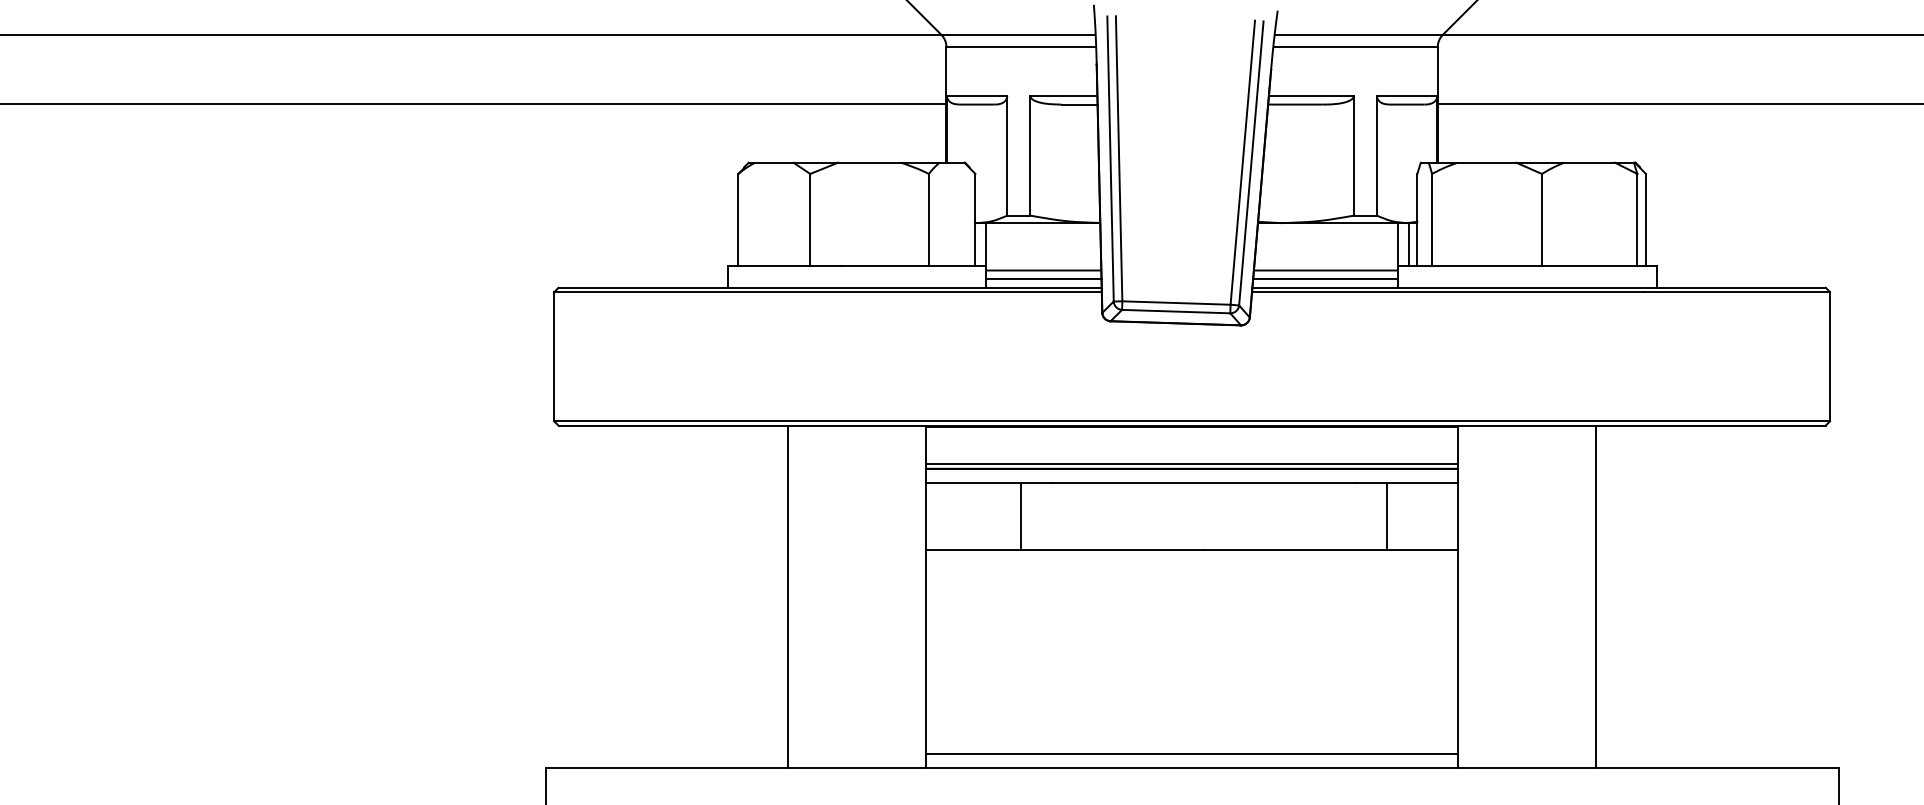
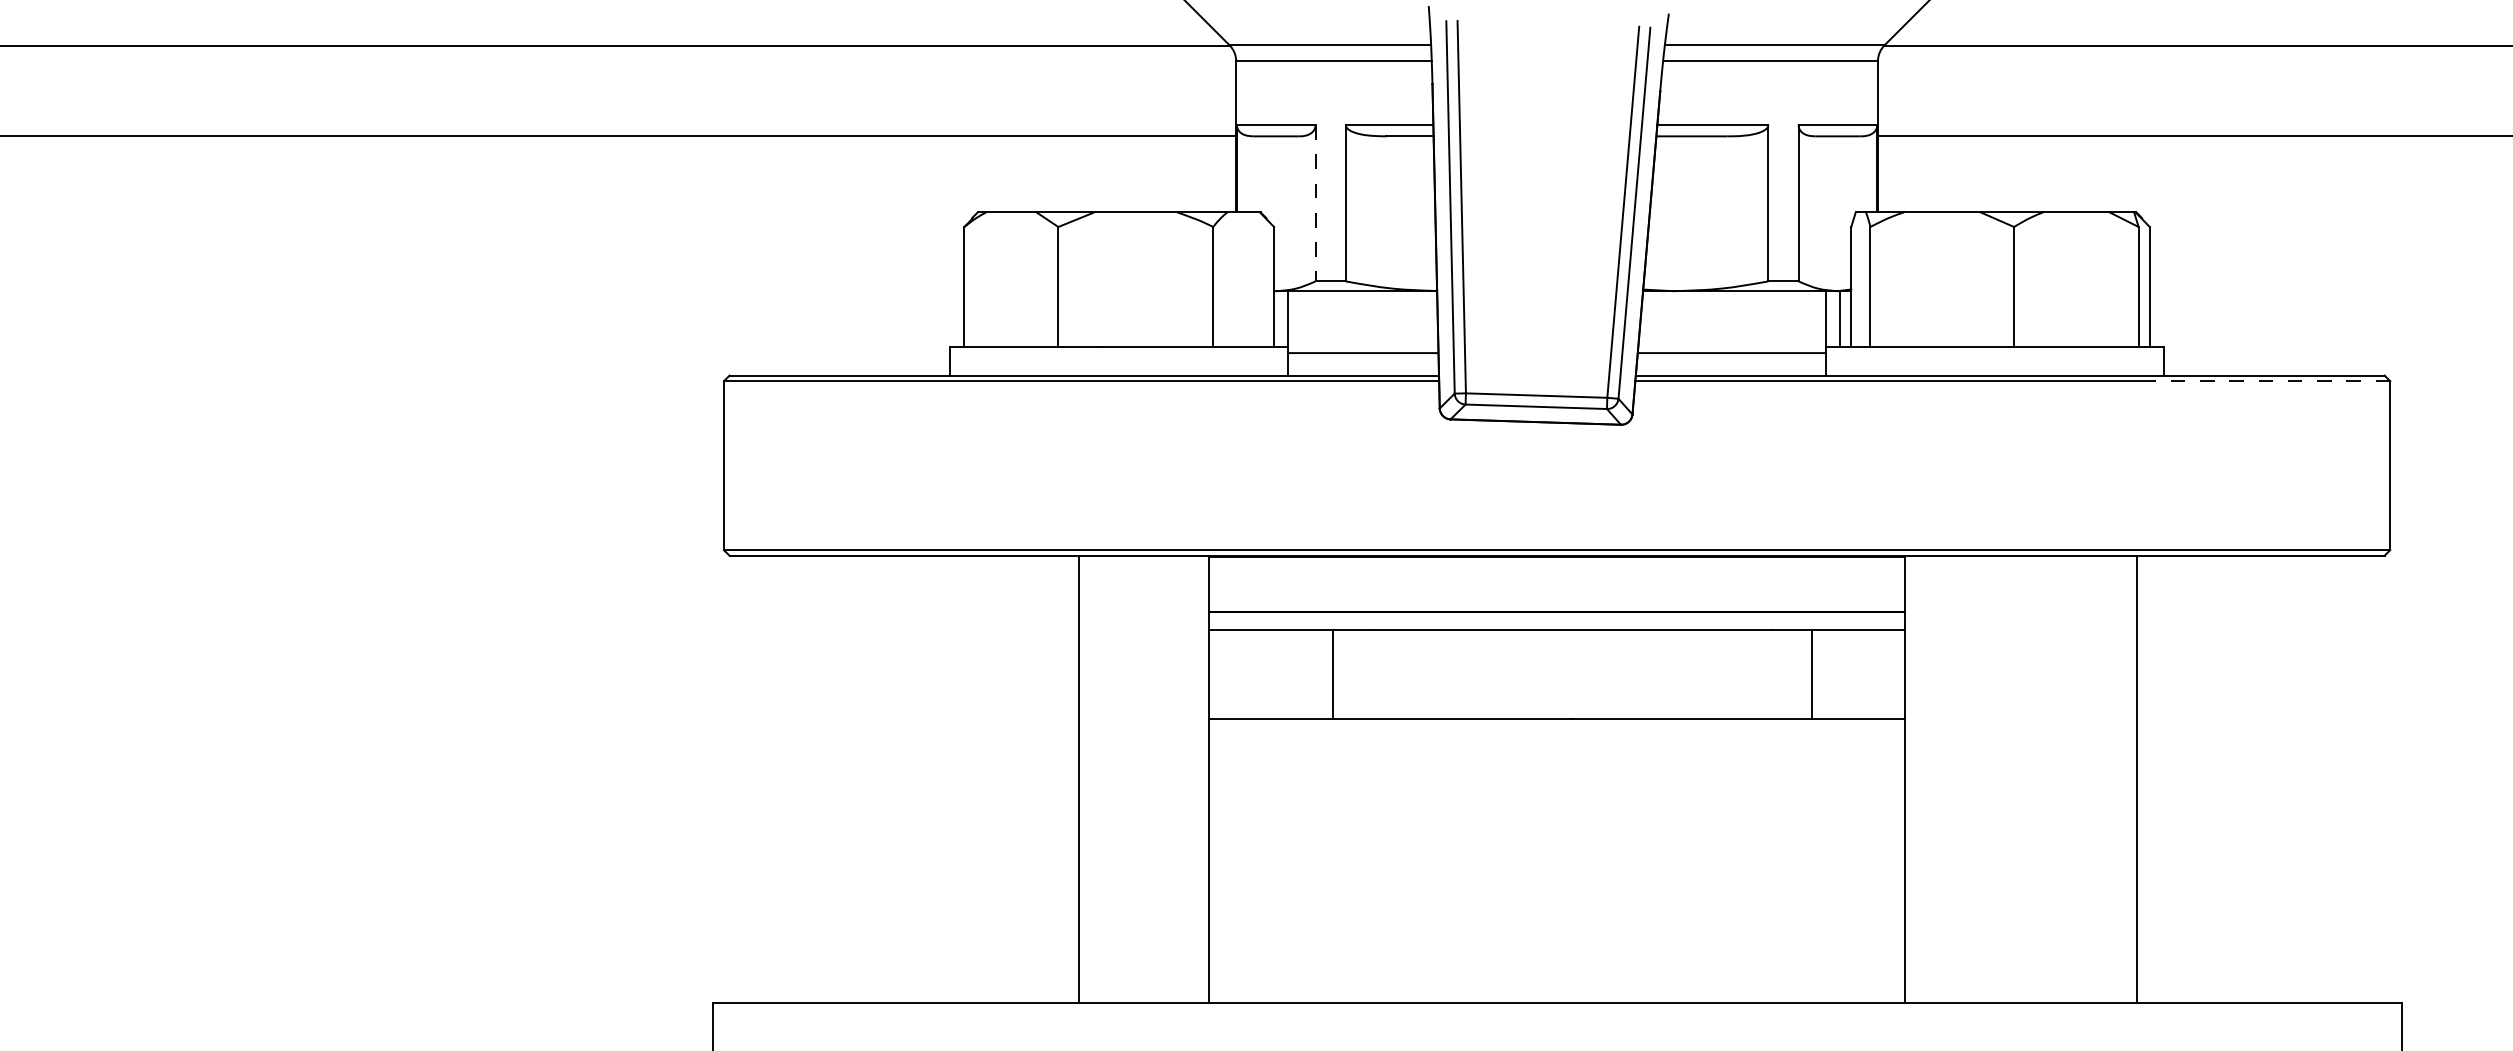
line: (1007, 155) -> (1315, 203), solid -> dashed
line: (1043, 279) -> (1363, 364), removed
line: (1325, 279) -> (1731, 364), removed
line: (1736, 292) -> (2267, 381), solid -> dashed
line: (1191, 464) -> (1556, 606), removed
line: (788, 596) -> (1079, 778), moved
line: (1596, 596) -> (2137, 778), moved
line: (1191, 753) -> (1556, 984), removed

